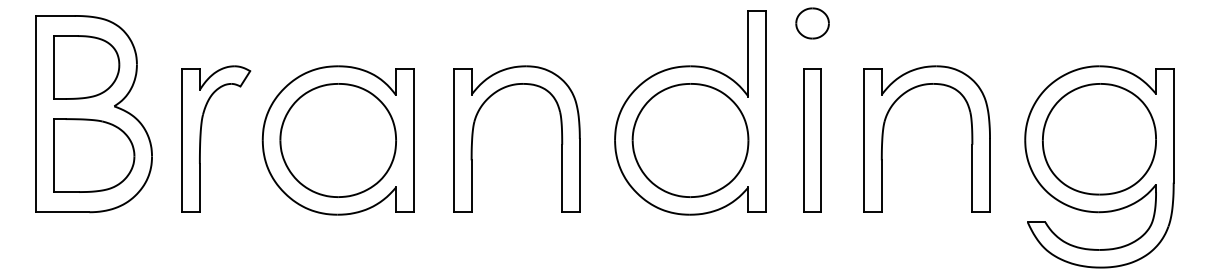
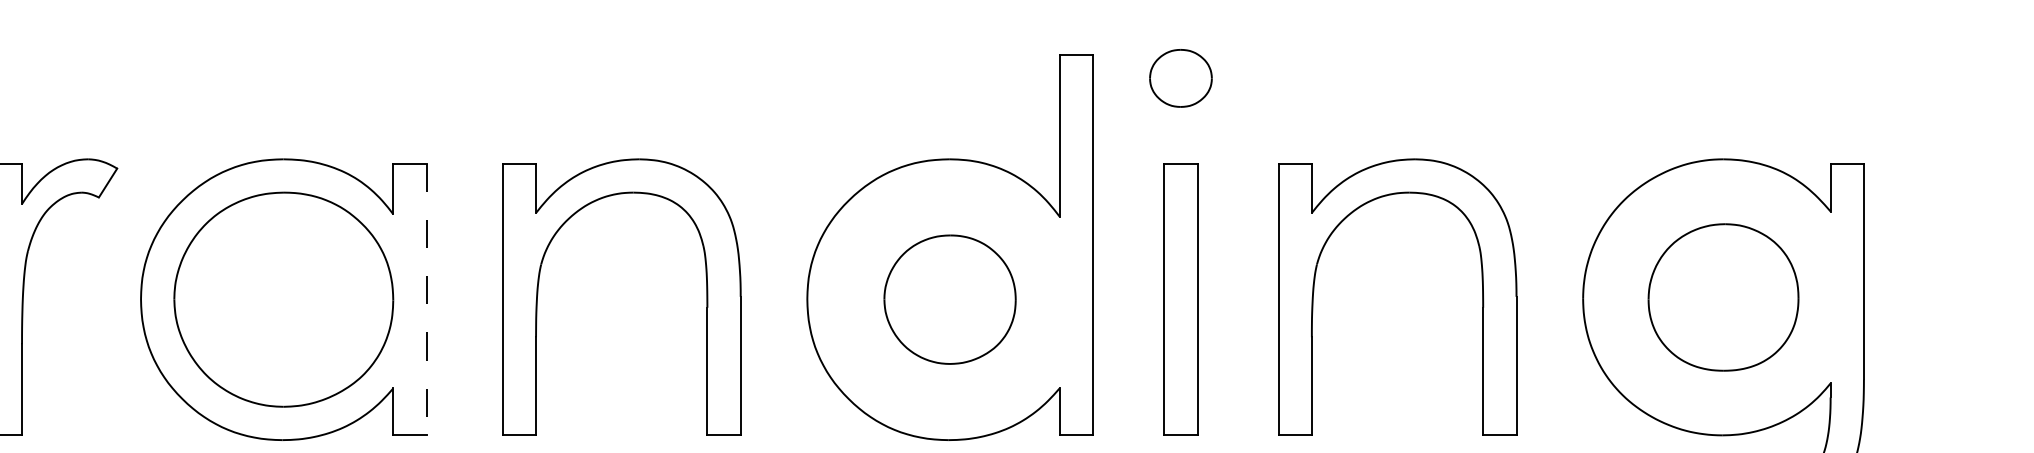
part: (1099, 139) -> (1723, 297), size x0.7
line: (413, 140) -> (426, 299), solid -> dashed
part: (690, 140) -> (950, 299), size x0.6

